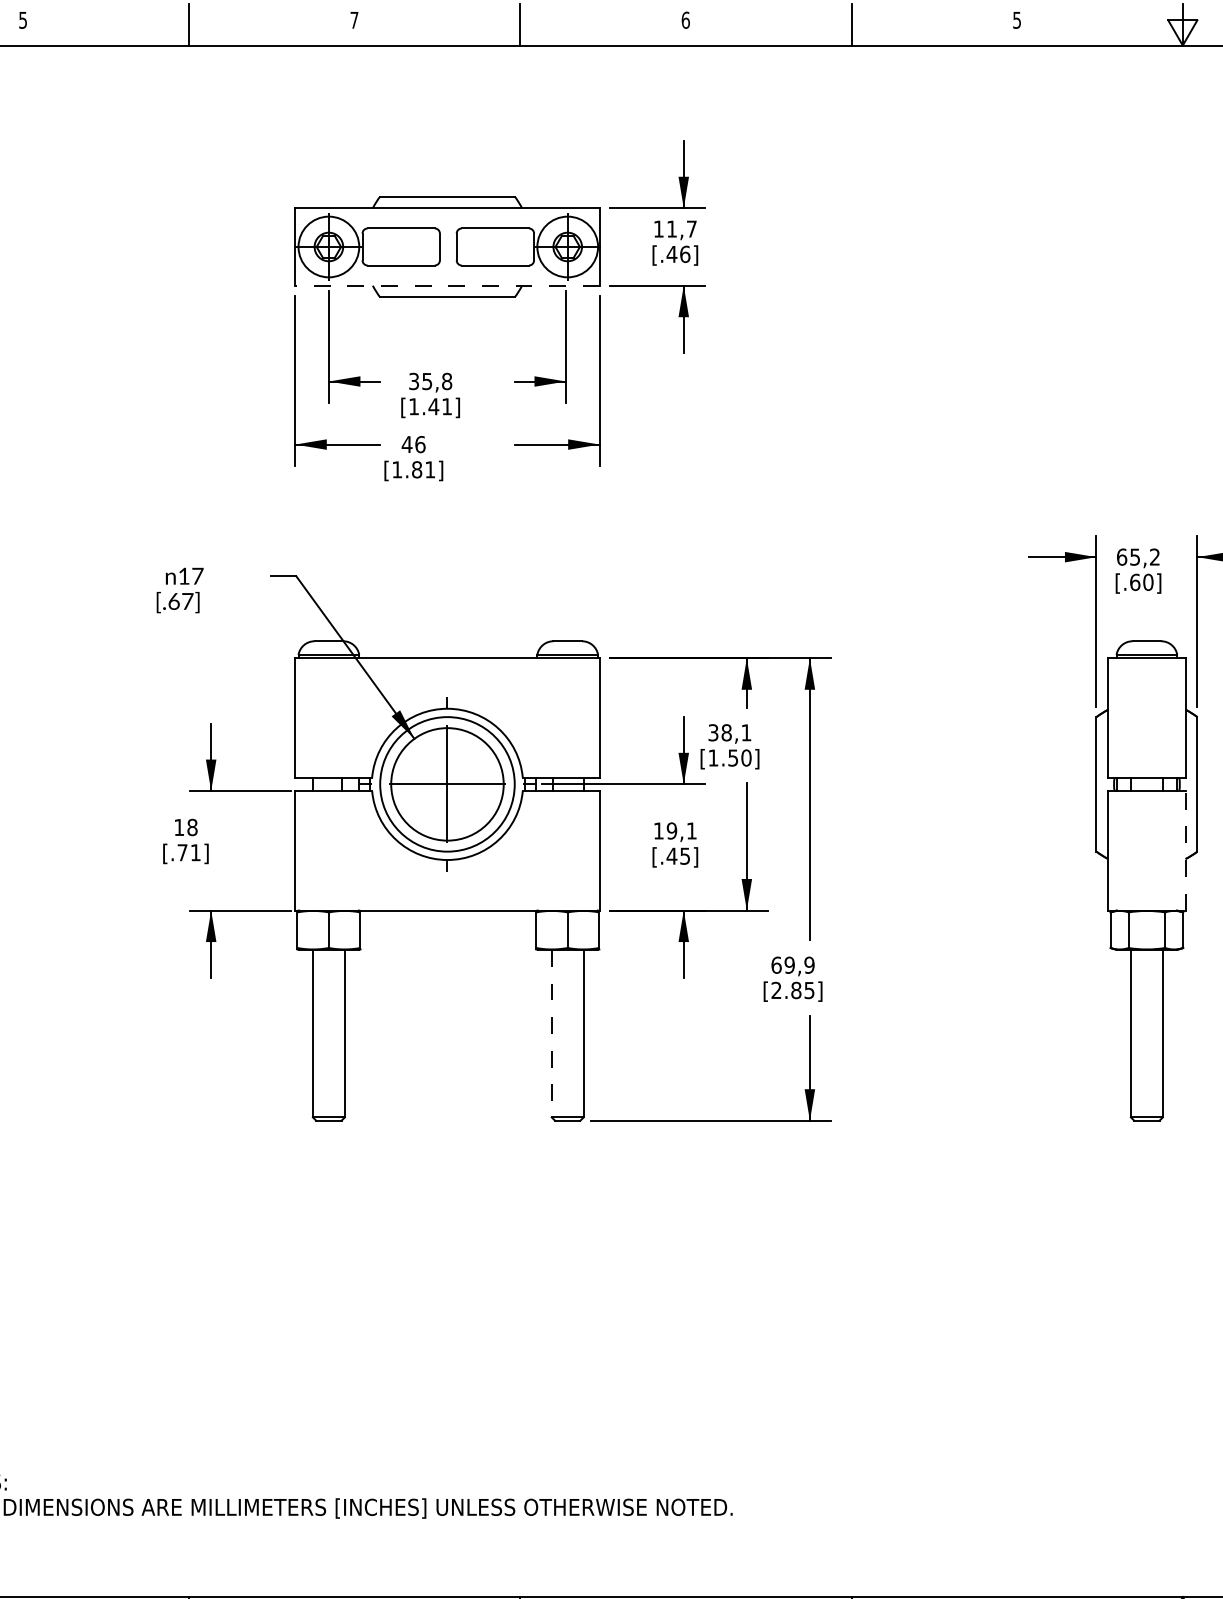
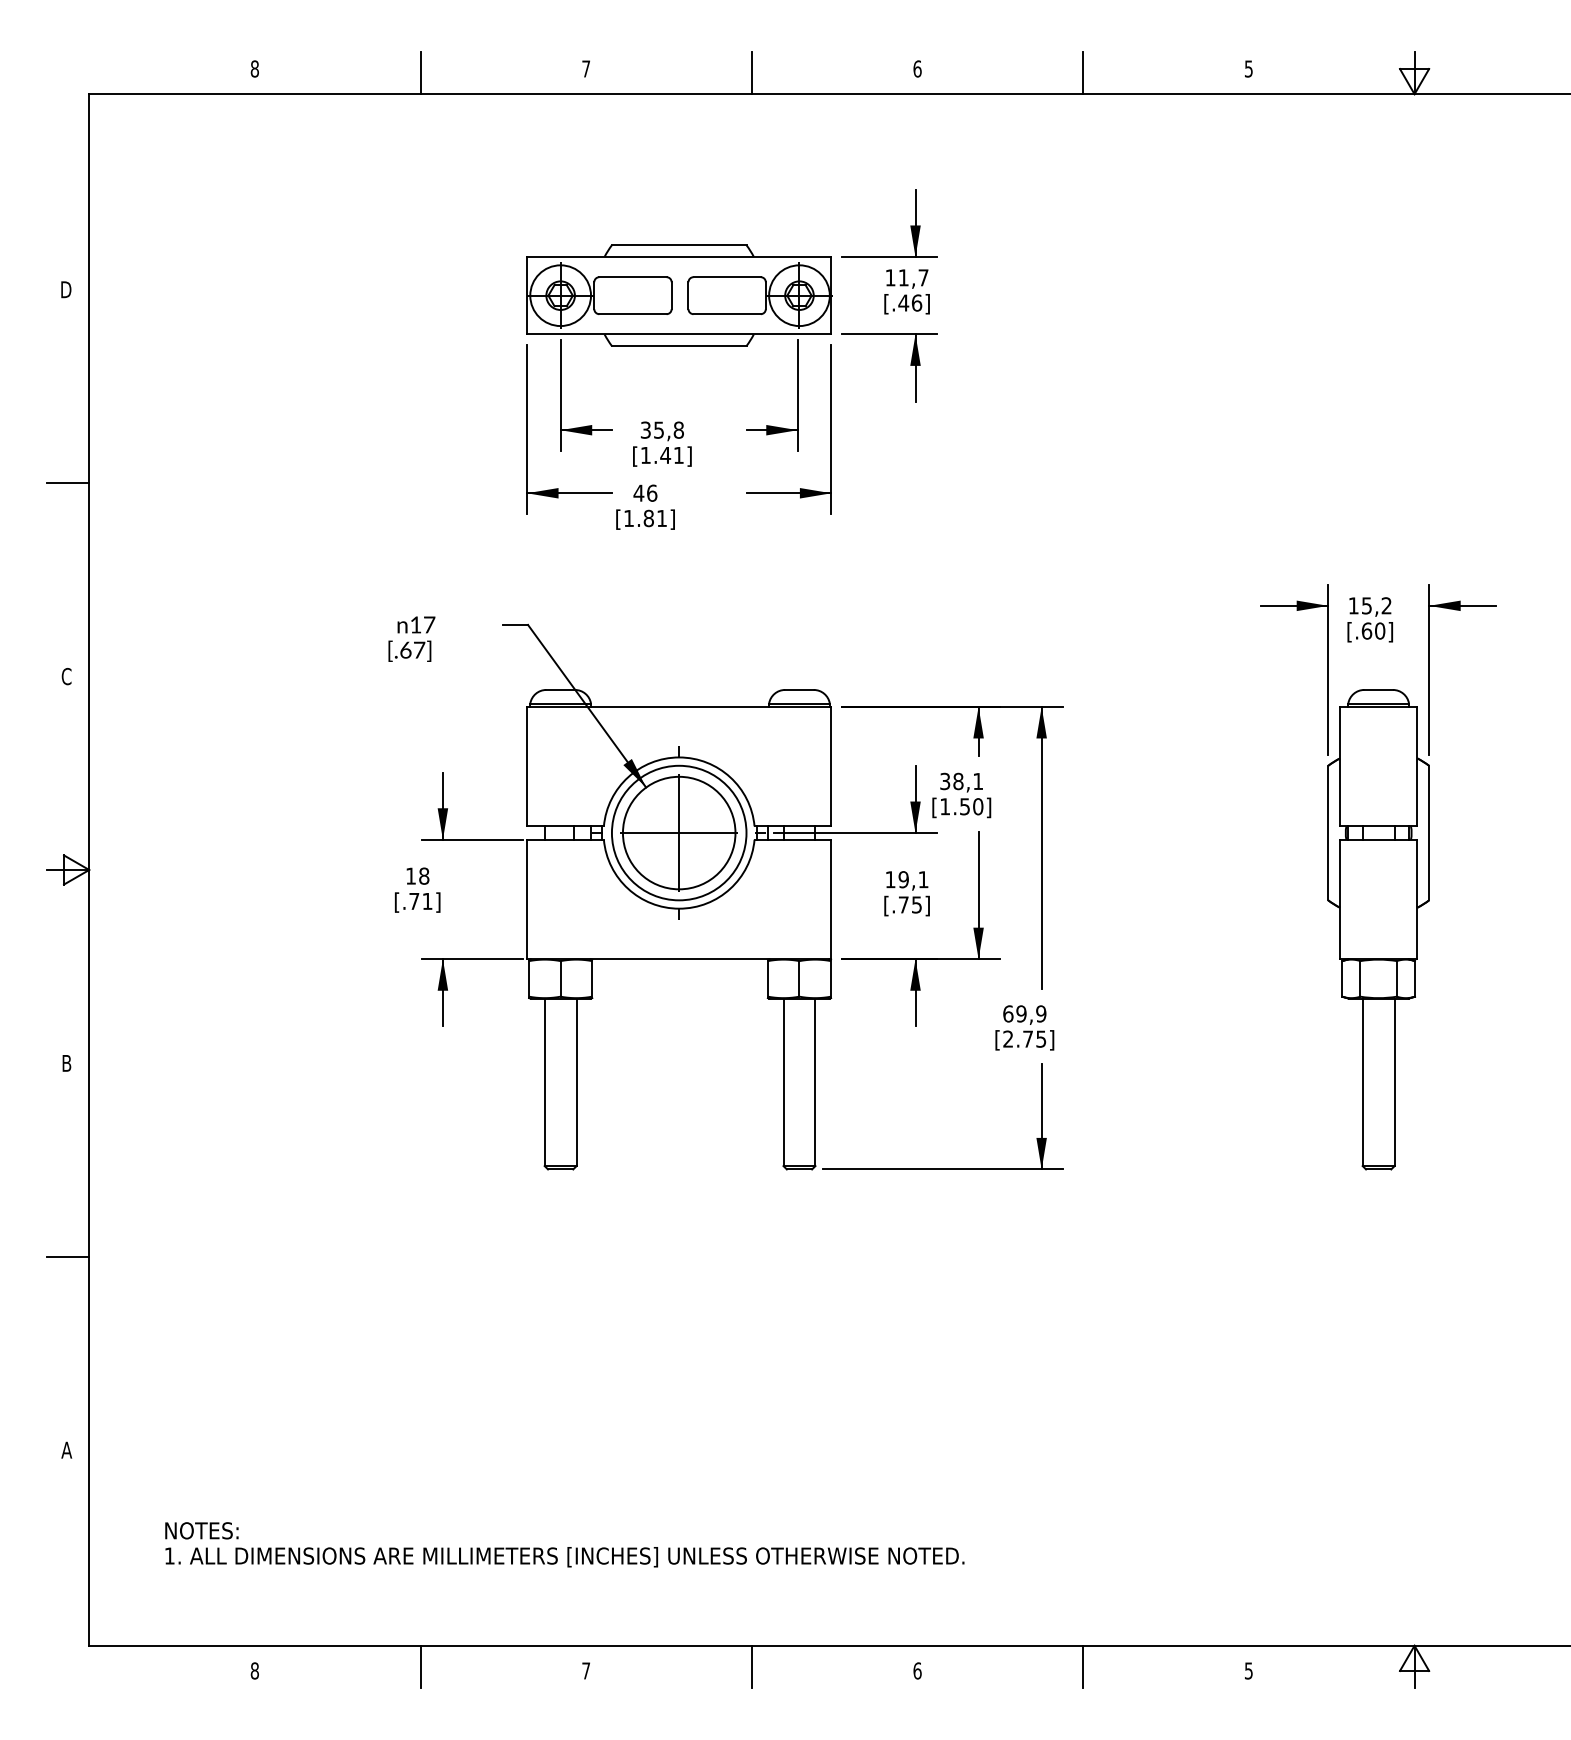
text: (22, 19) -> (254, 68), 5 -> 8
line: (446, 285) -> (678, 334), dashed -> solid
text: (1121, 556) -> (1353, 605), 65,2 -> 15,2
line: (1185, 850) -> (1417, 899), dashed -> solid
text: (671, 855) -> (903, 904), [.45] -> [.75]
text: (796, 989) -> (1028, 1038), [2.85] -> [2.75]
line: (551, 1033) -> (783, 1082), dashed -> solid

